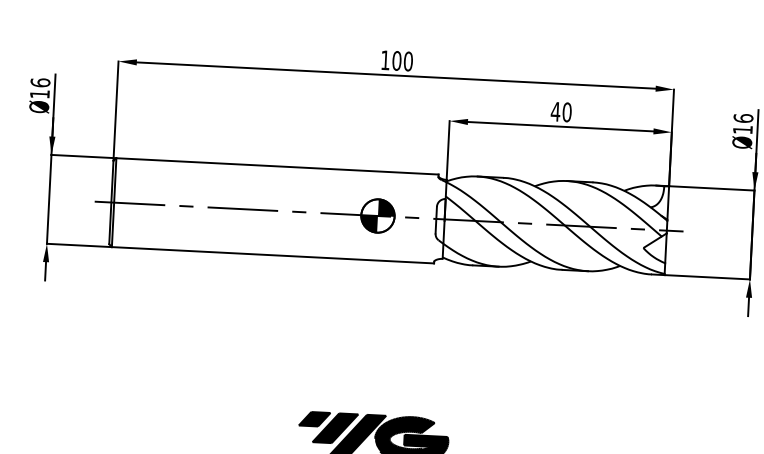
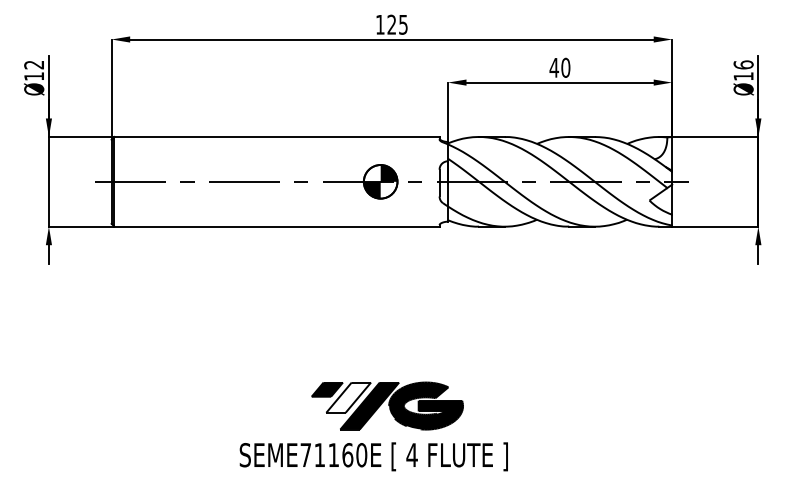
text: (402, 60) -> (397, 24), 100 -> 125
text: (40, 82) -> (34, 64), Ø16 -> Ø12
fill: (335, 428) -> (348, 397), removed

